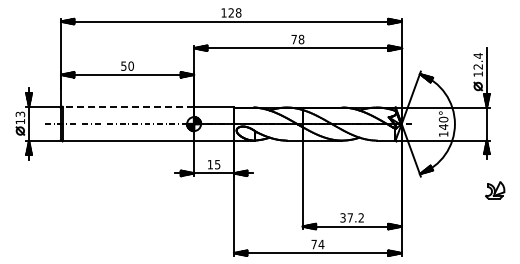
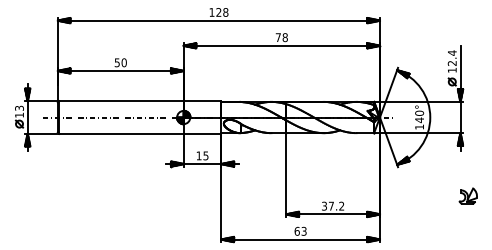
line: (128, 106) -> (121, 100), dashed -> solid
part: (495, 190) -> (468, 196), moved
text: (317, 244) -> (300, 231), 74 -> 63

